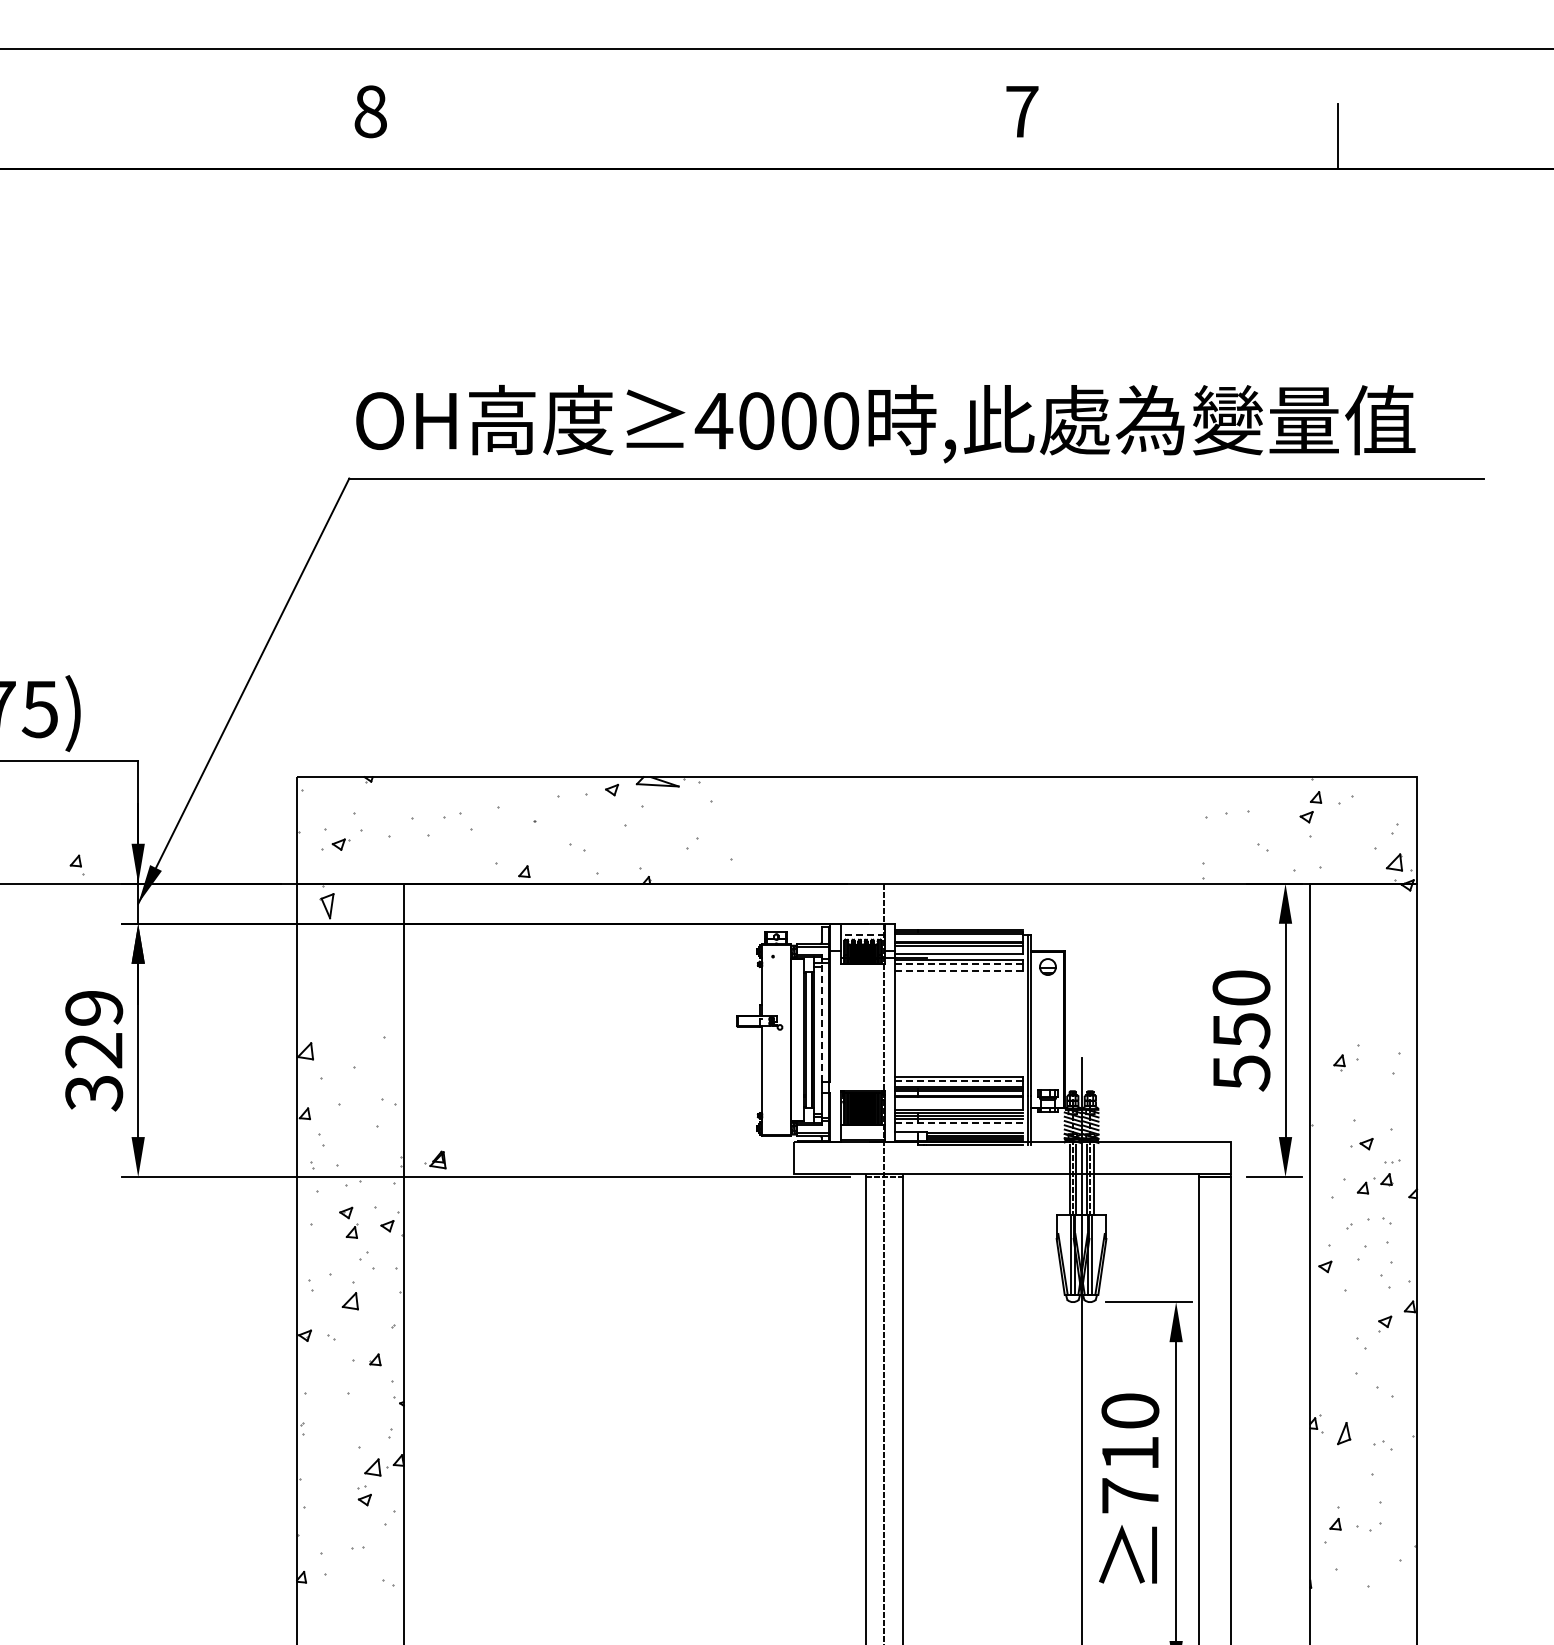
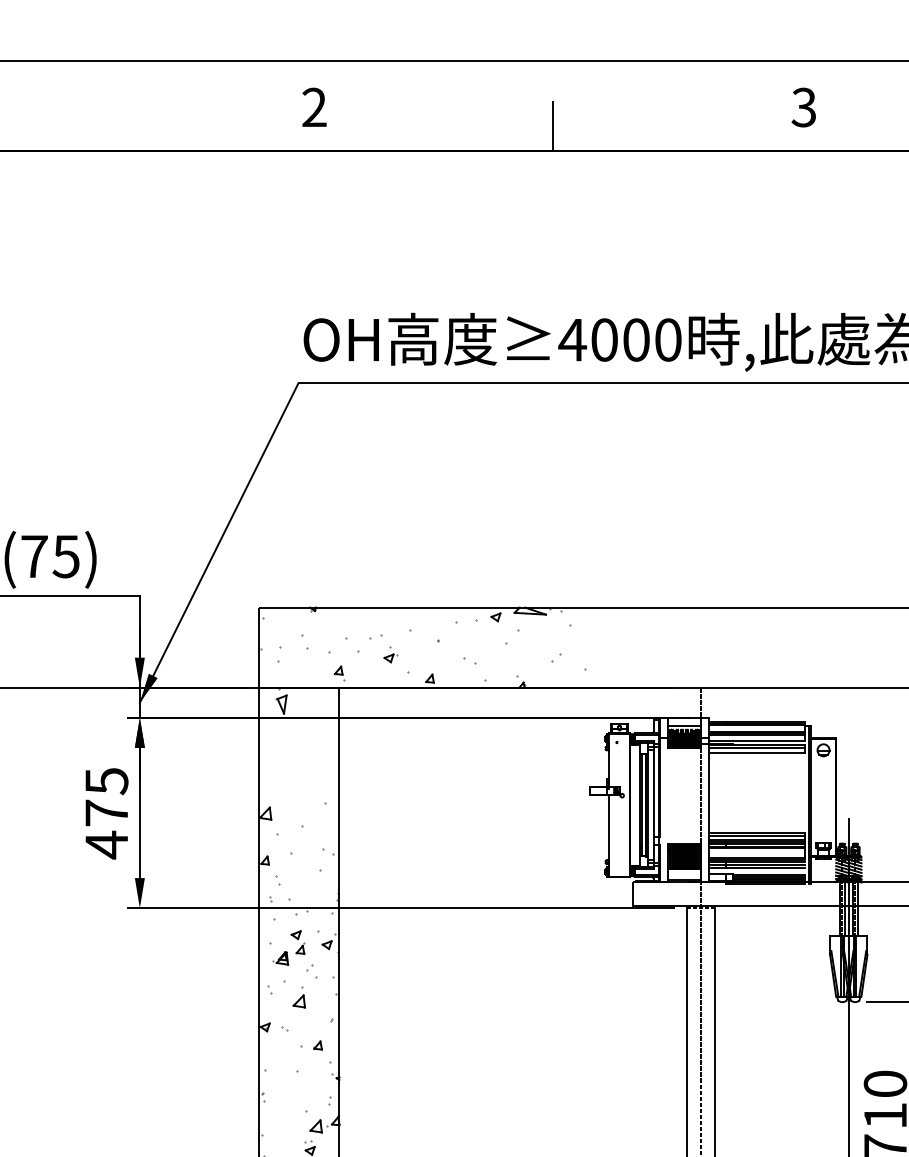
text: (370, 111) -> (314, 107), 8 -> 2
text: (1021, 111) -> (803, 107), 7 -> 3
line: (687, 136) -> (552, 126), added
part: (340, 844) -> (390, 658), moved
part: (76, 864) -> (339, 673), moved
line: (862, 934) -> (684, 725), dashed -> solid
line: (959, 964) -> (757, 748), dashed -> solid
line: (959, 971) -> (757, 753), dashed -> solid
line: (821, 1022) -> (653, 792), dashed -> solid
text: (94, 1051) -> (107, 813), 329 -> 475
line: (959, 1081) -> (757, 836), dashed -> solid
line: (959, 1123) -> (757, 867), dashed -> solid
part: (435, 1159) -> (280, 958), moved

